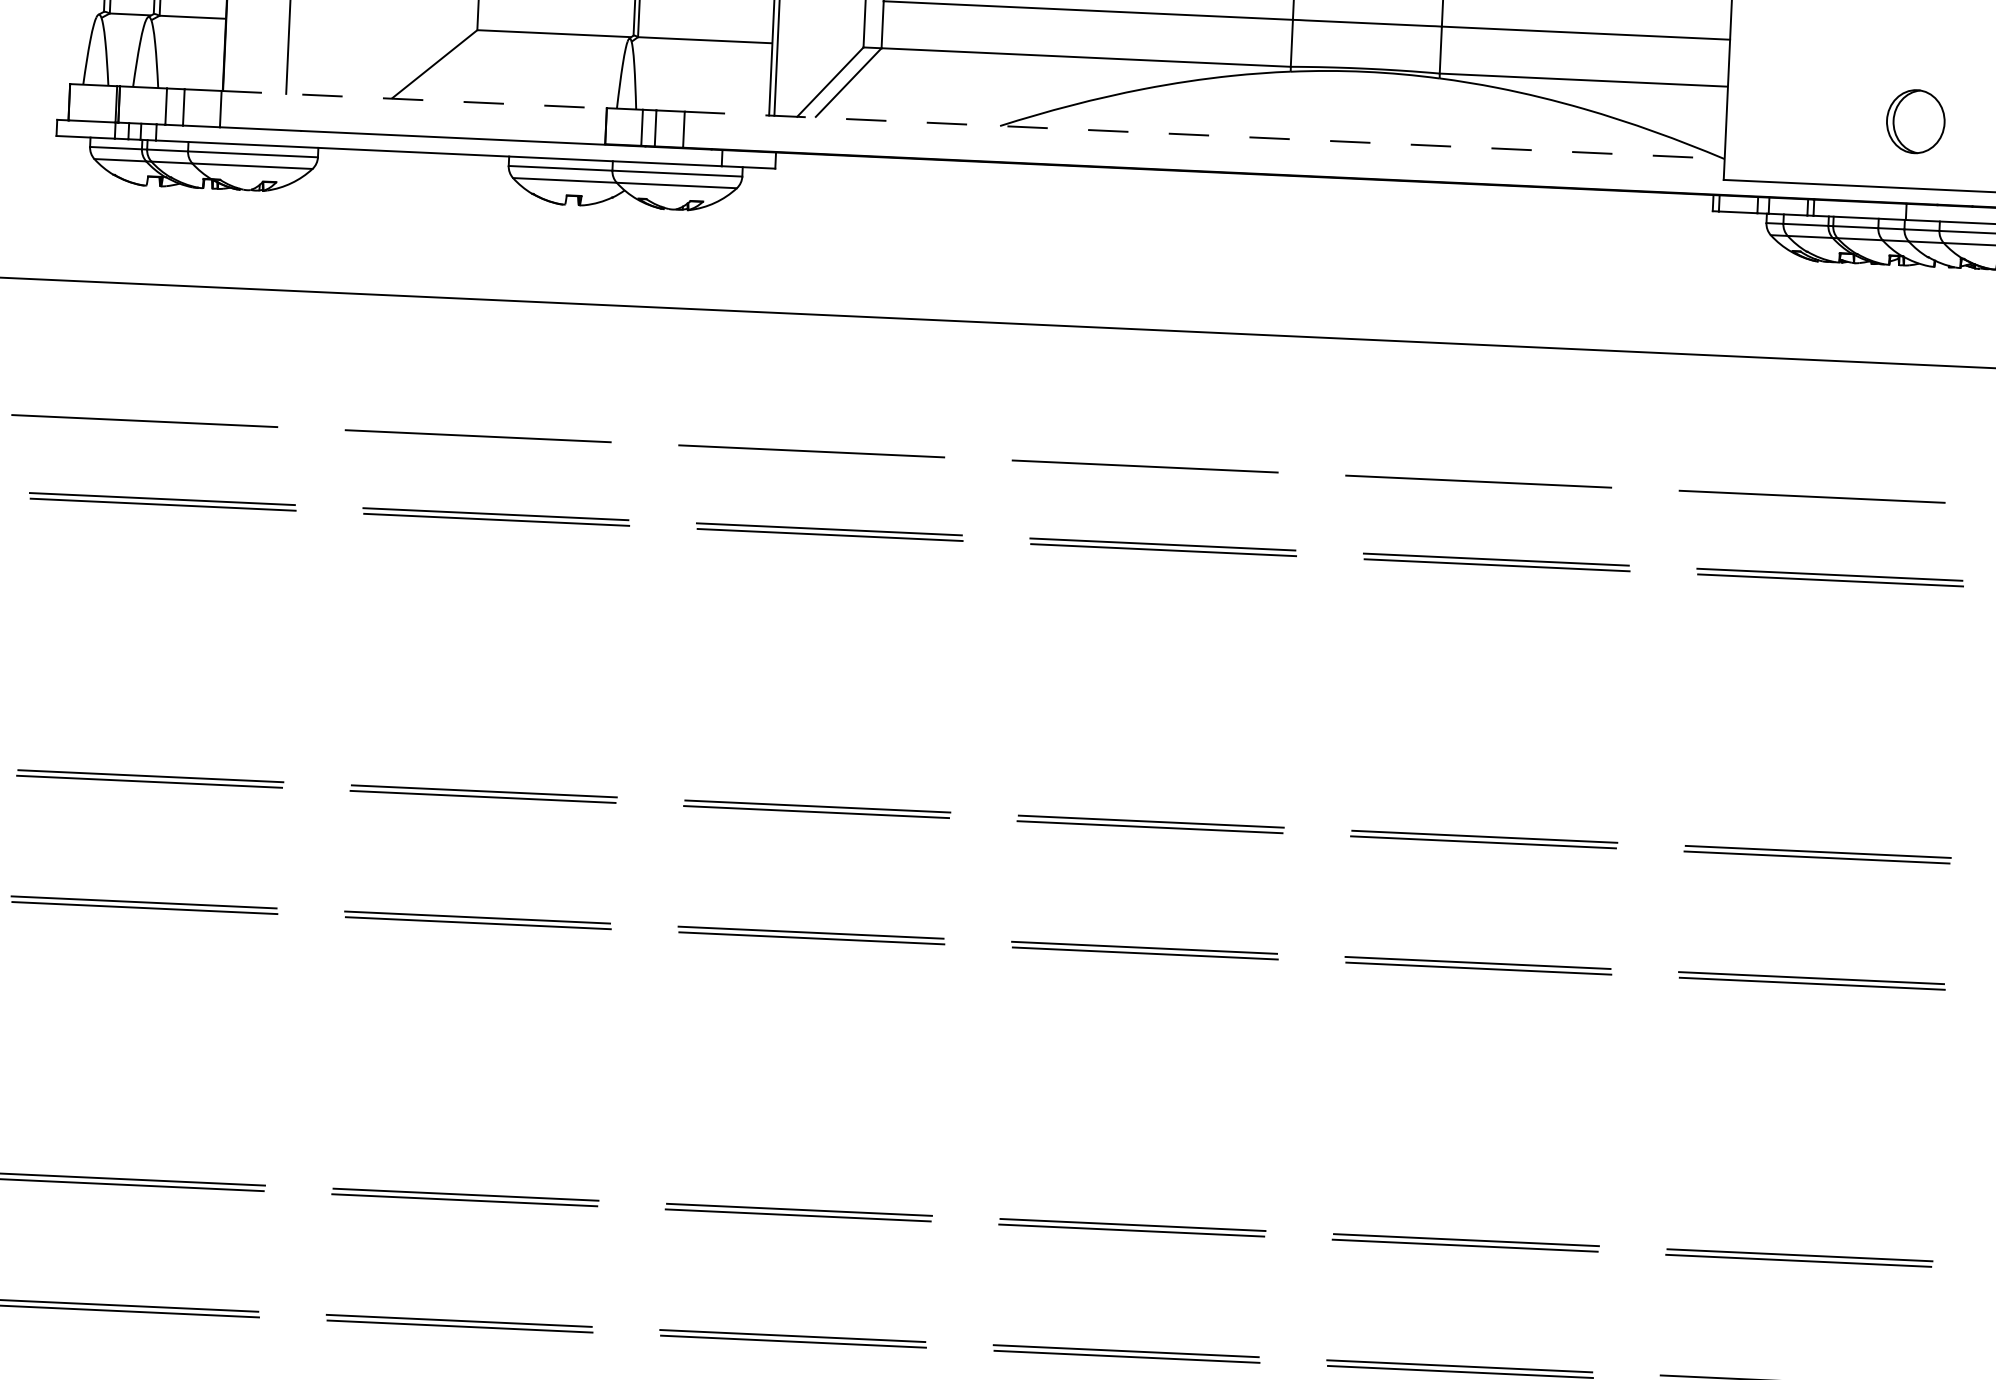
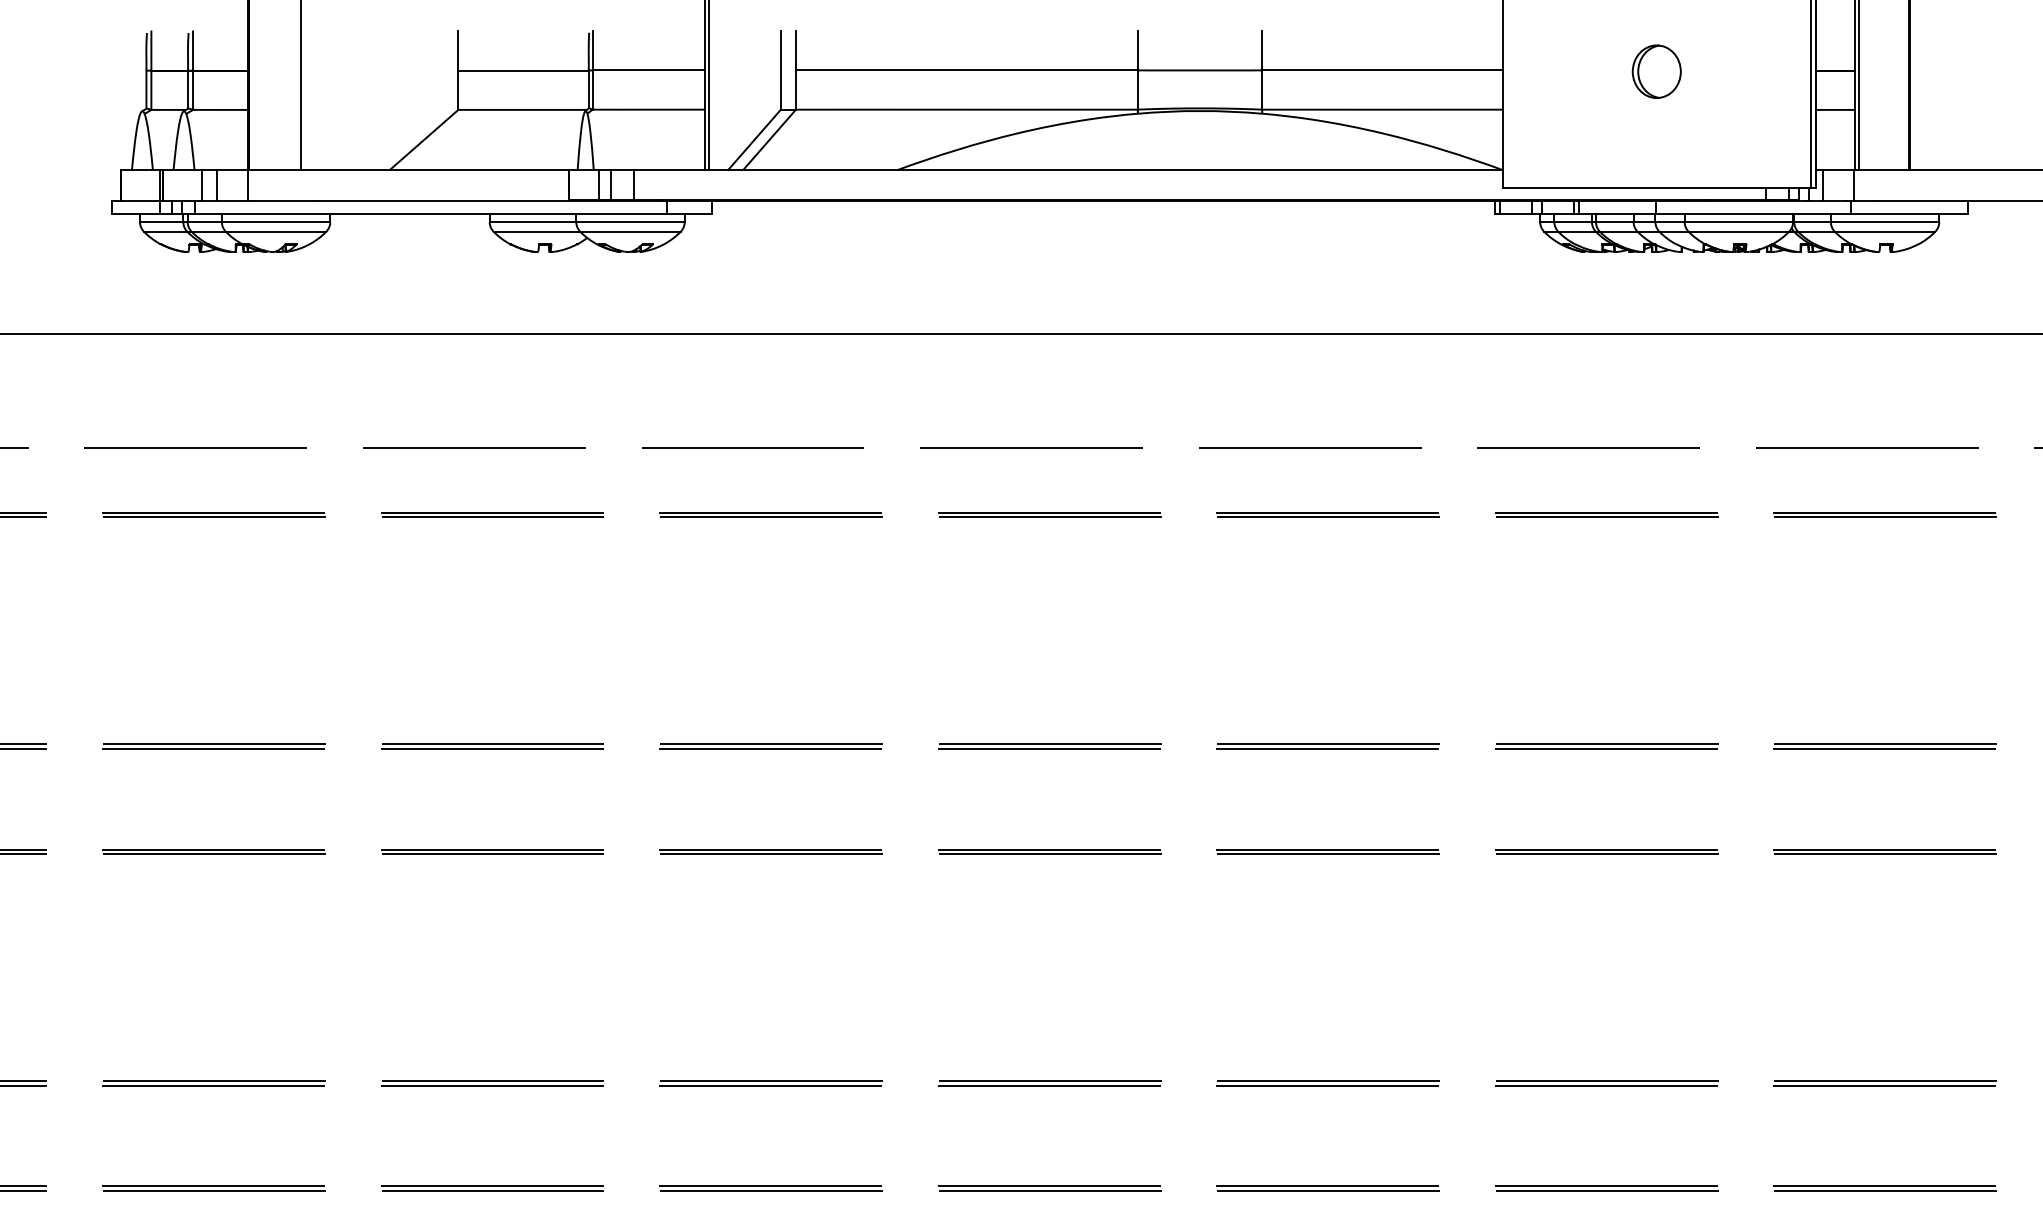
line: (414, 100) -> (408, 170), dashed -> solid
part: (1915, 121) -> (1656, 71), moved
line: (1205, 135) -> (1069, 170), dashed -> solid

